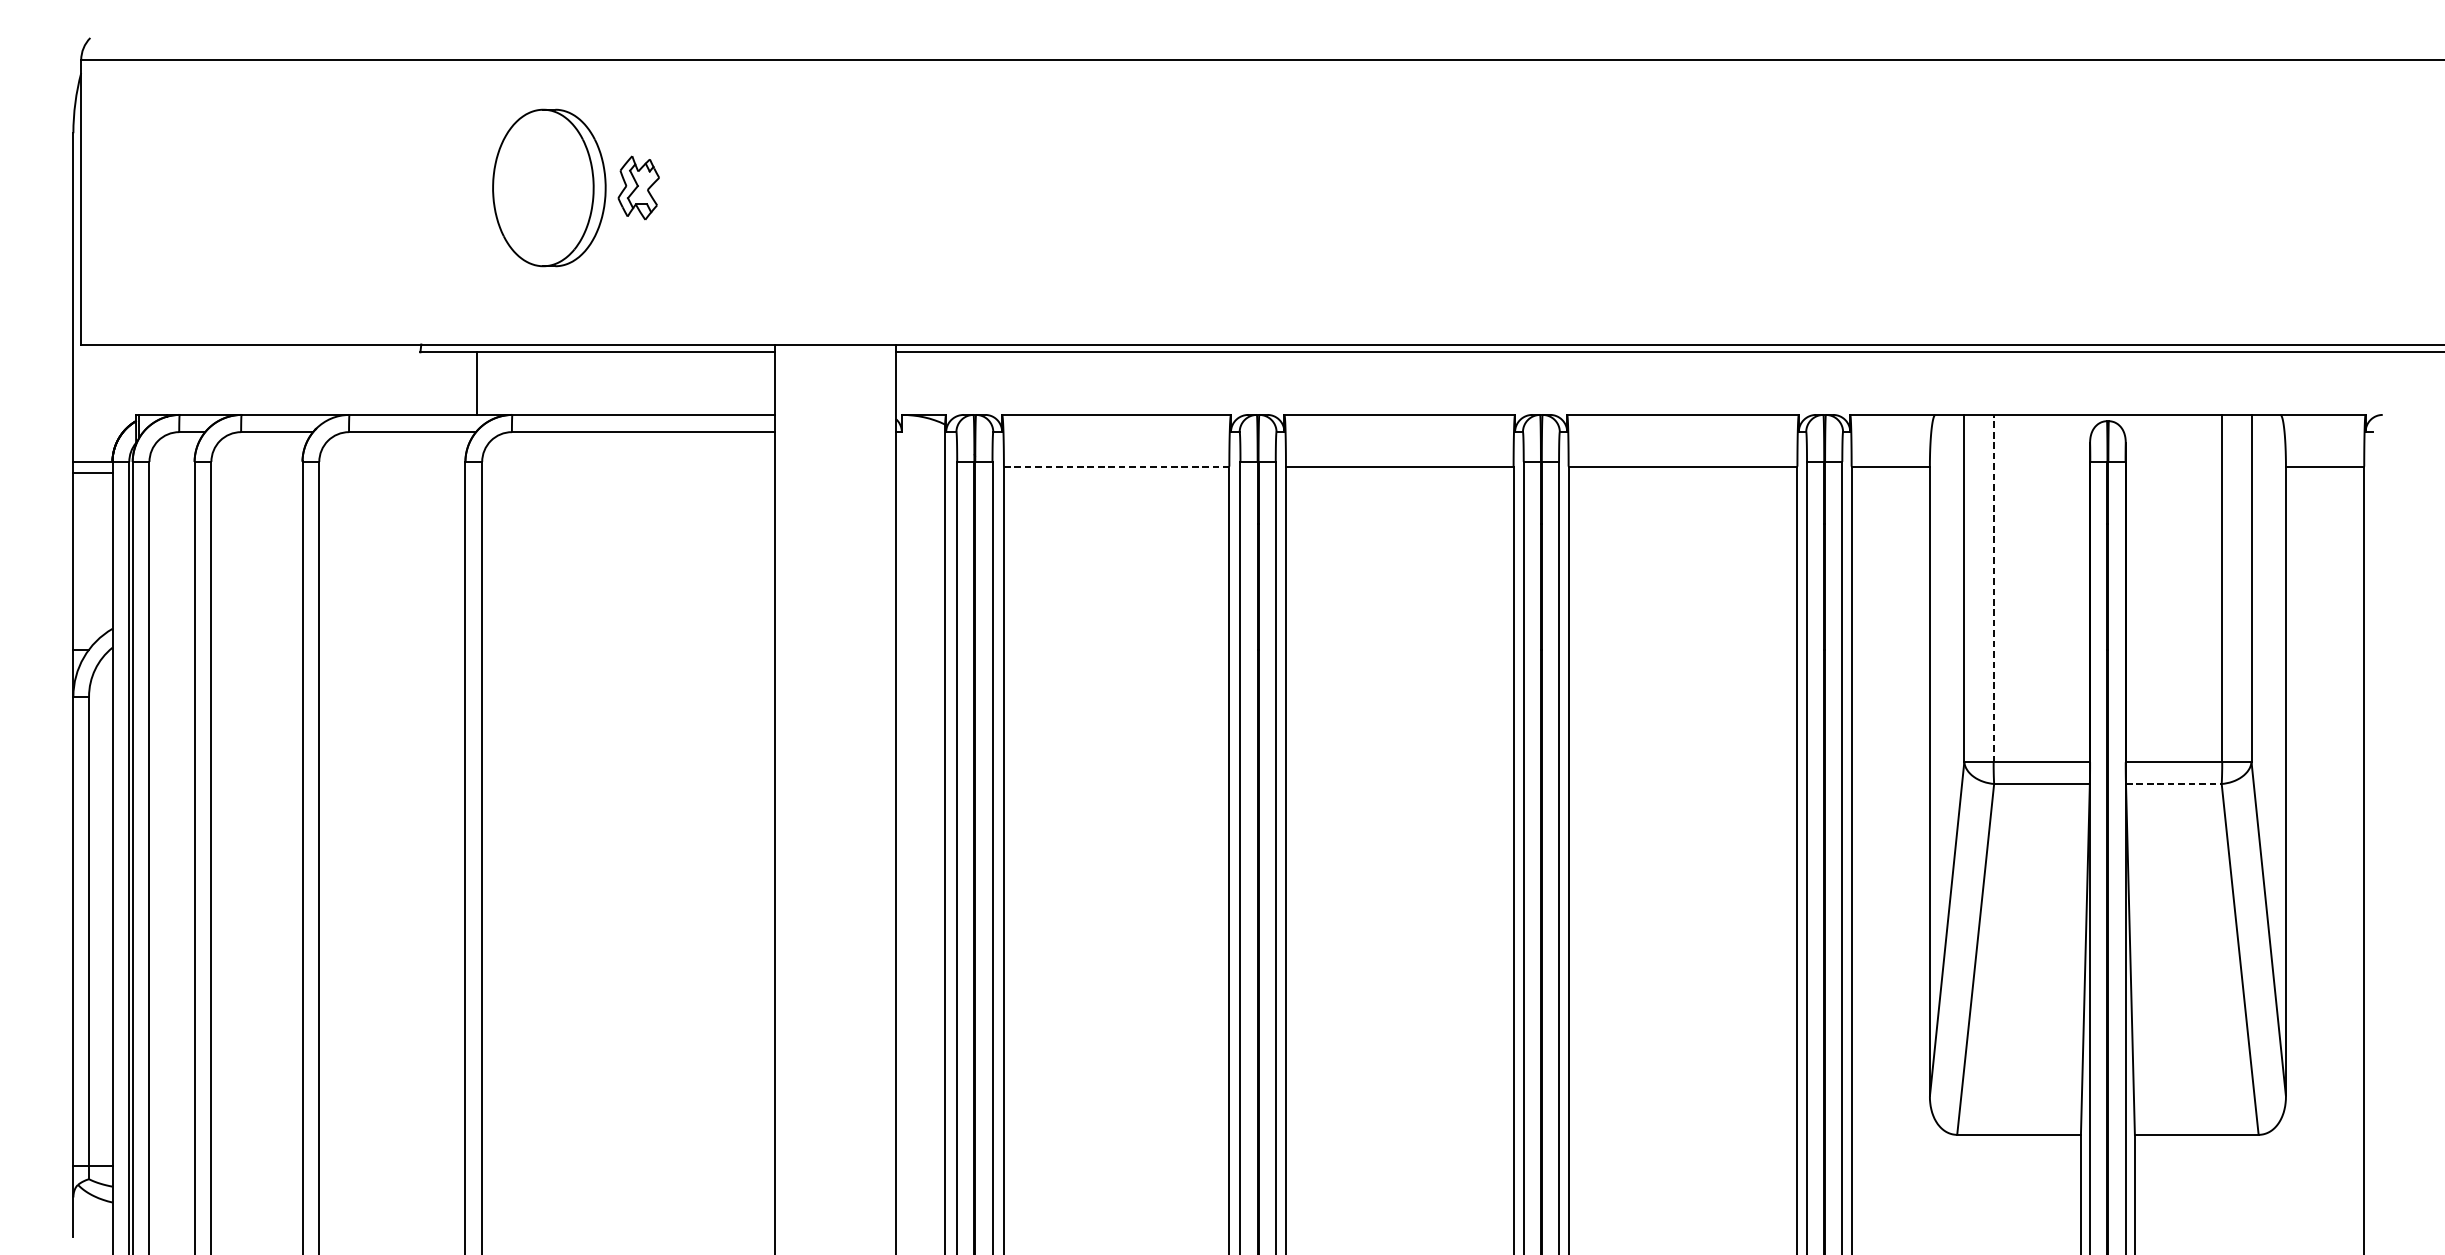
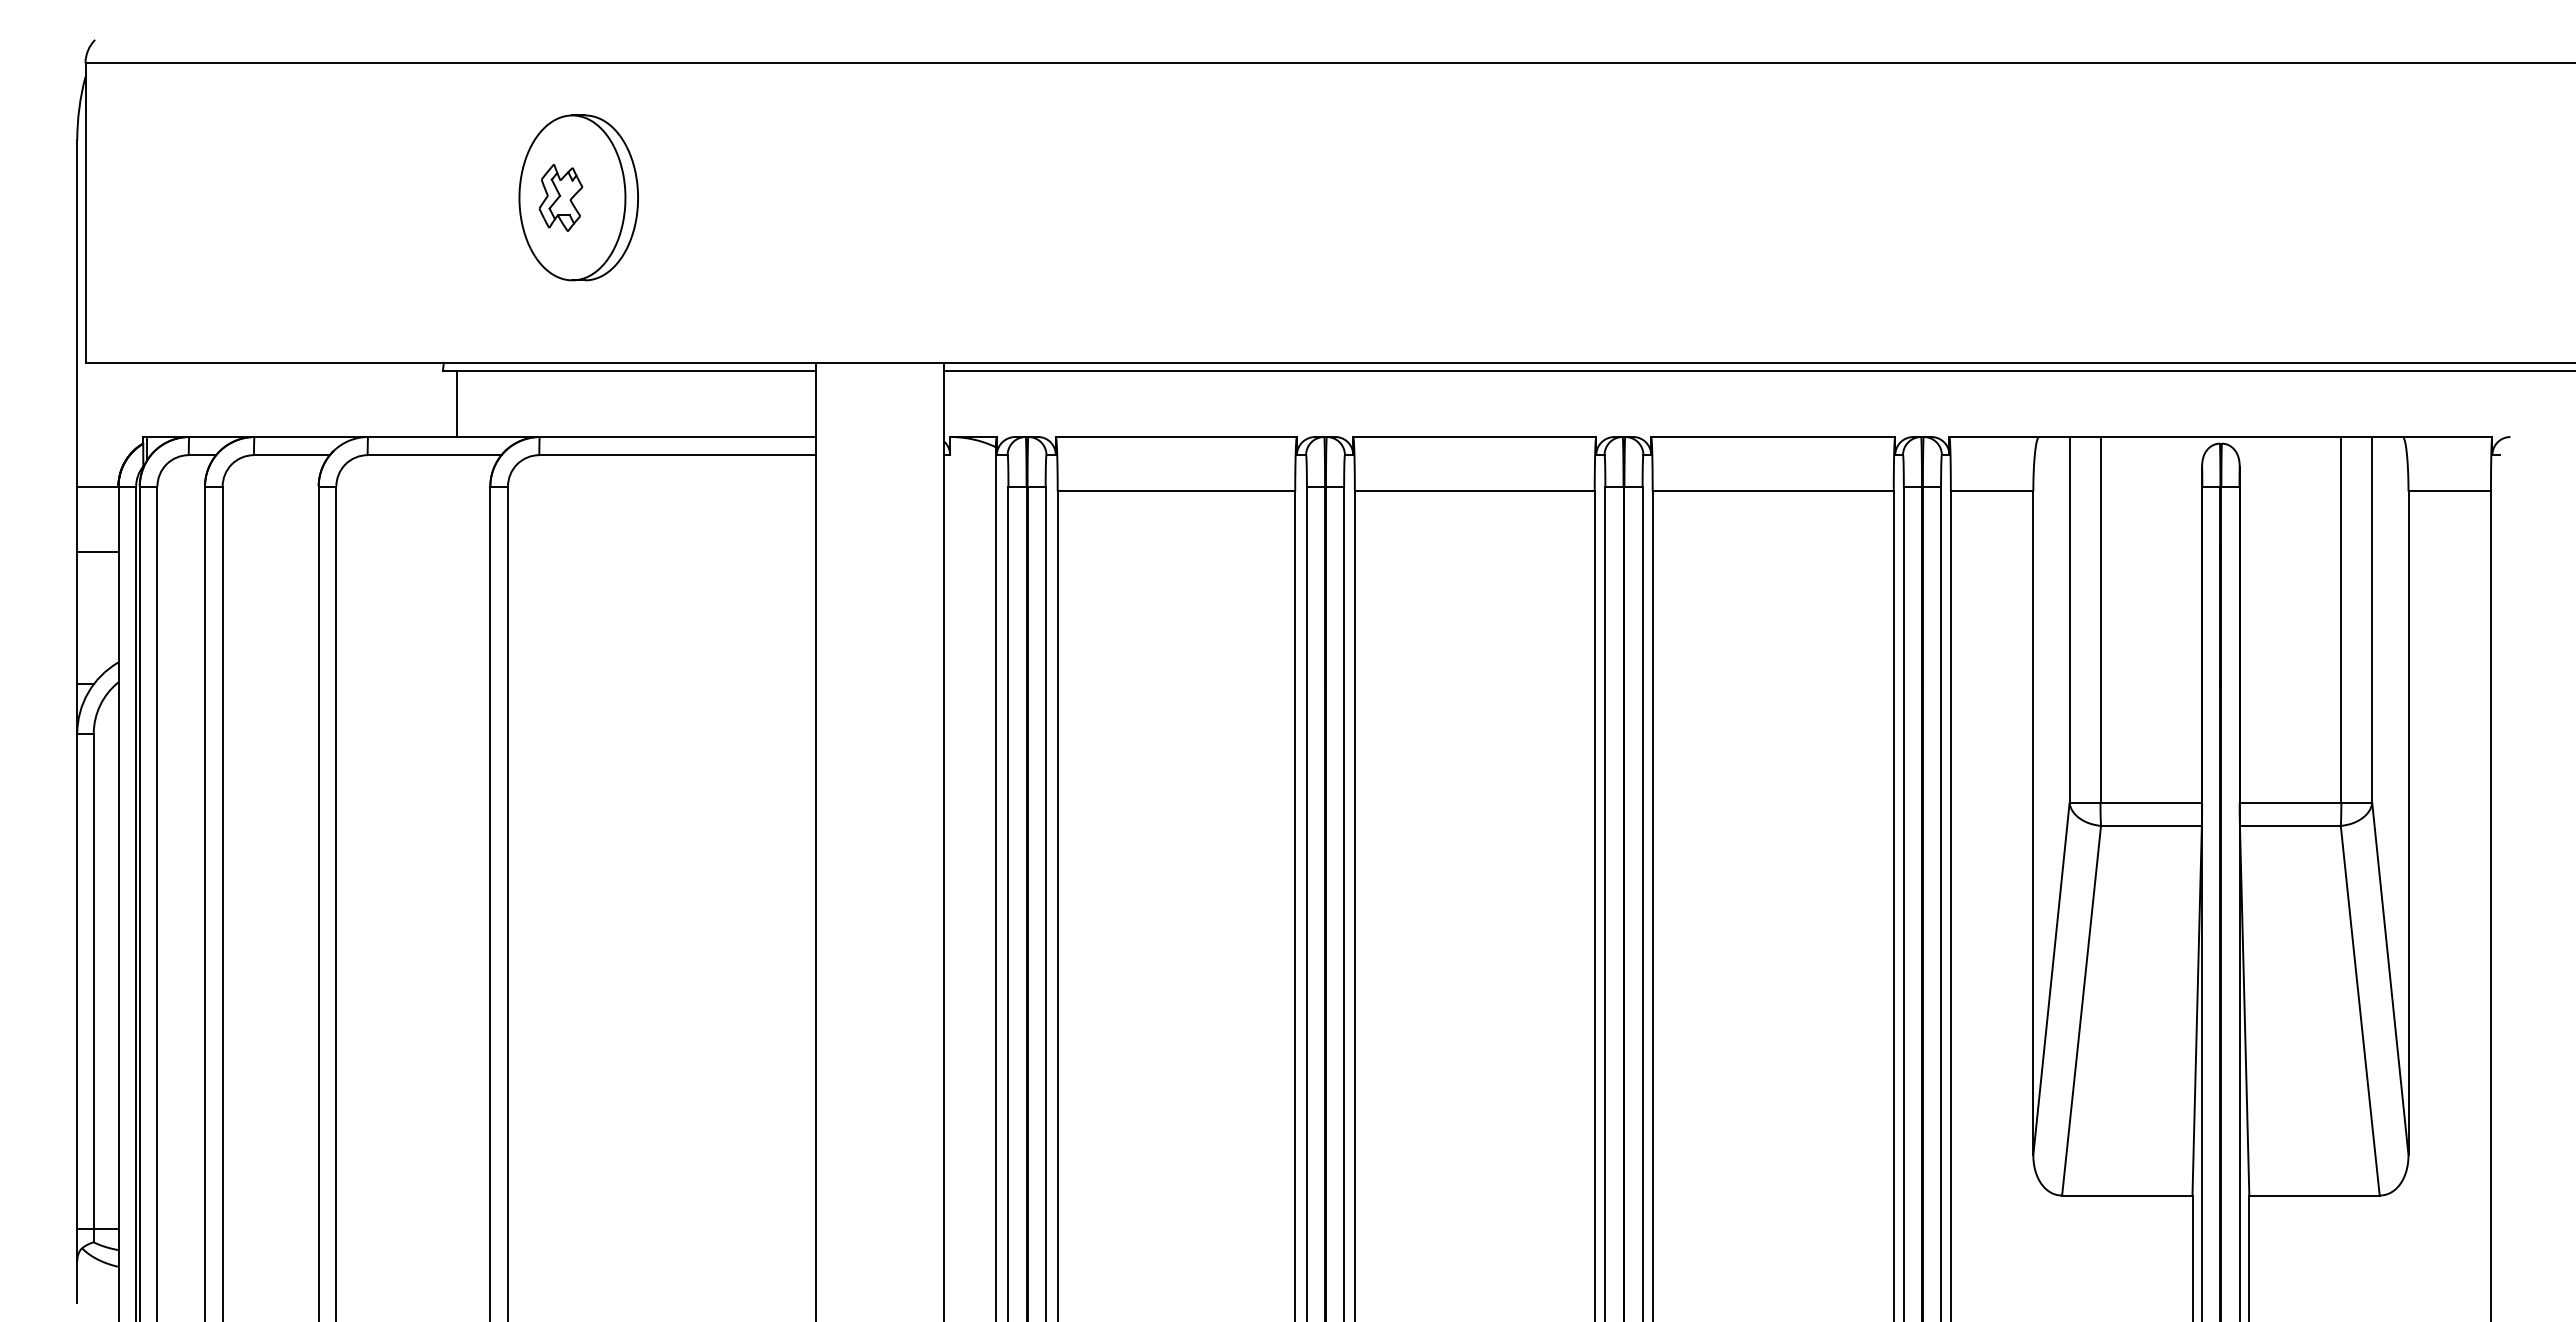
part: (638, 187) -> (560, 197), moved
line: (476, 384) -> (456, 404), moved
line: (1116, 466) -> (1176, 491), dashed -> solid
line: (92, 473) -> (97, 552), moved
line: (1993, 588) -> (2100, 619), dashed -> solid
line: (2173, 783) -> (2290, 825), dashed -> solid

